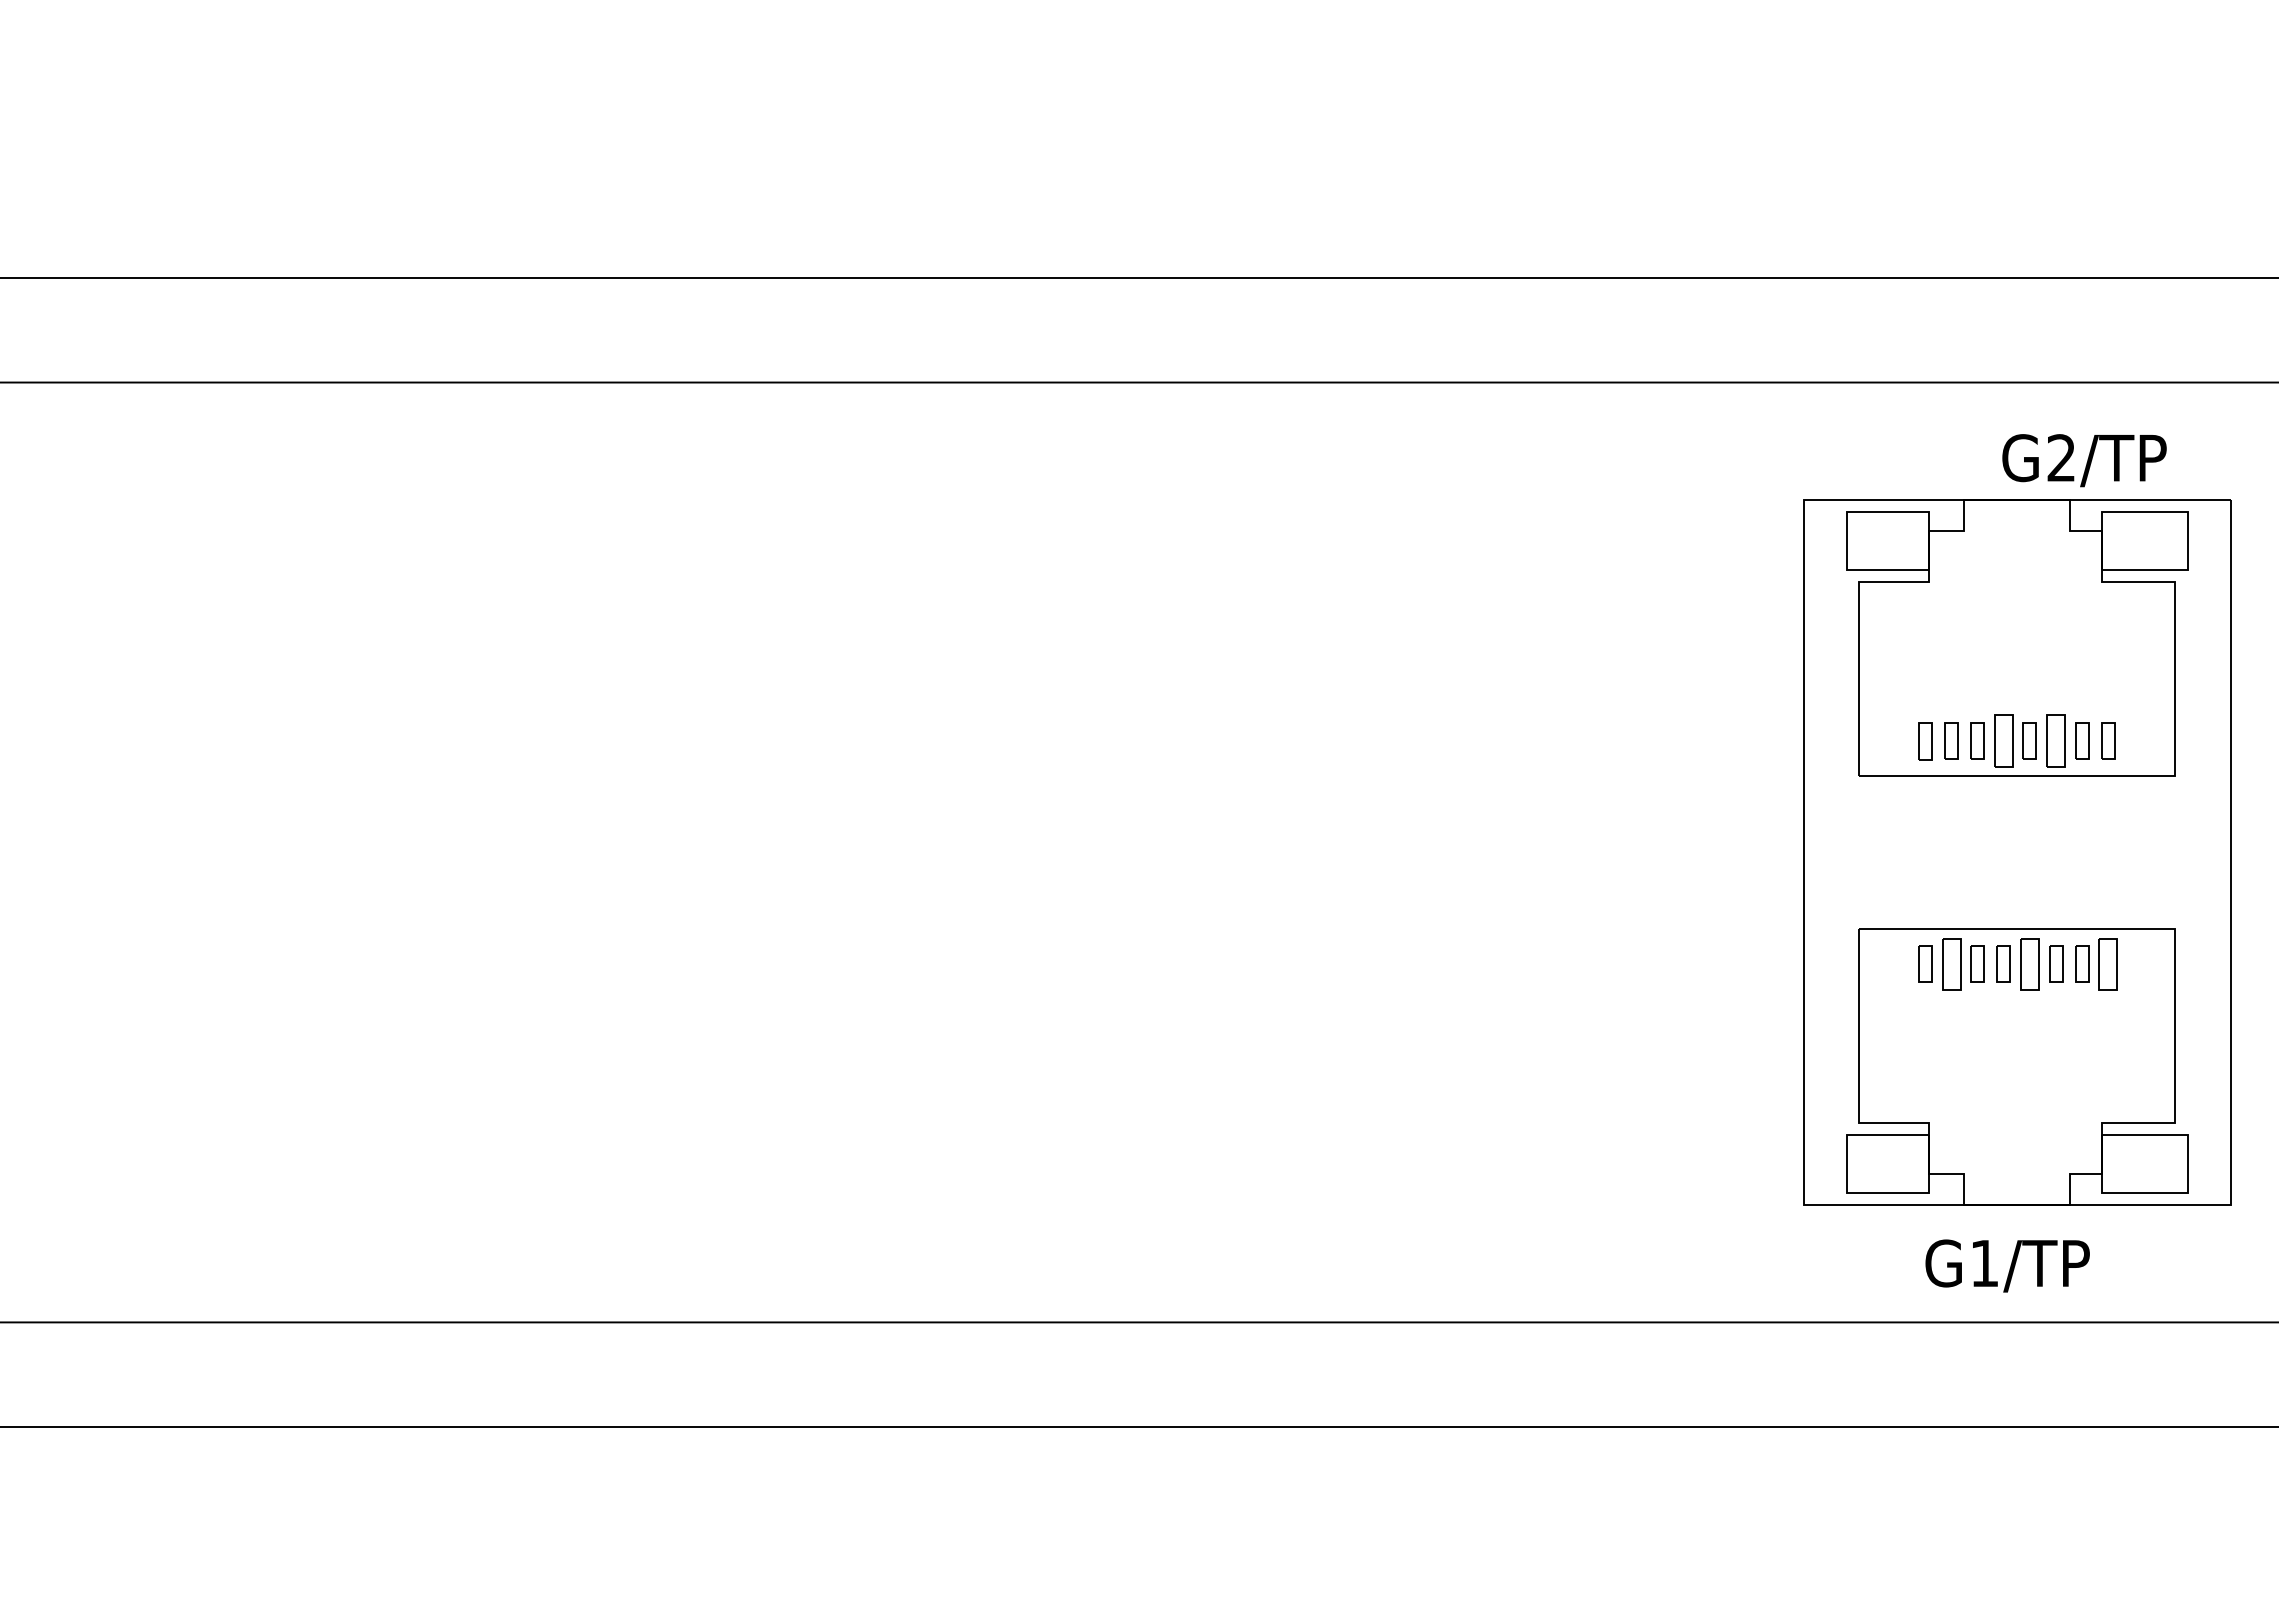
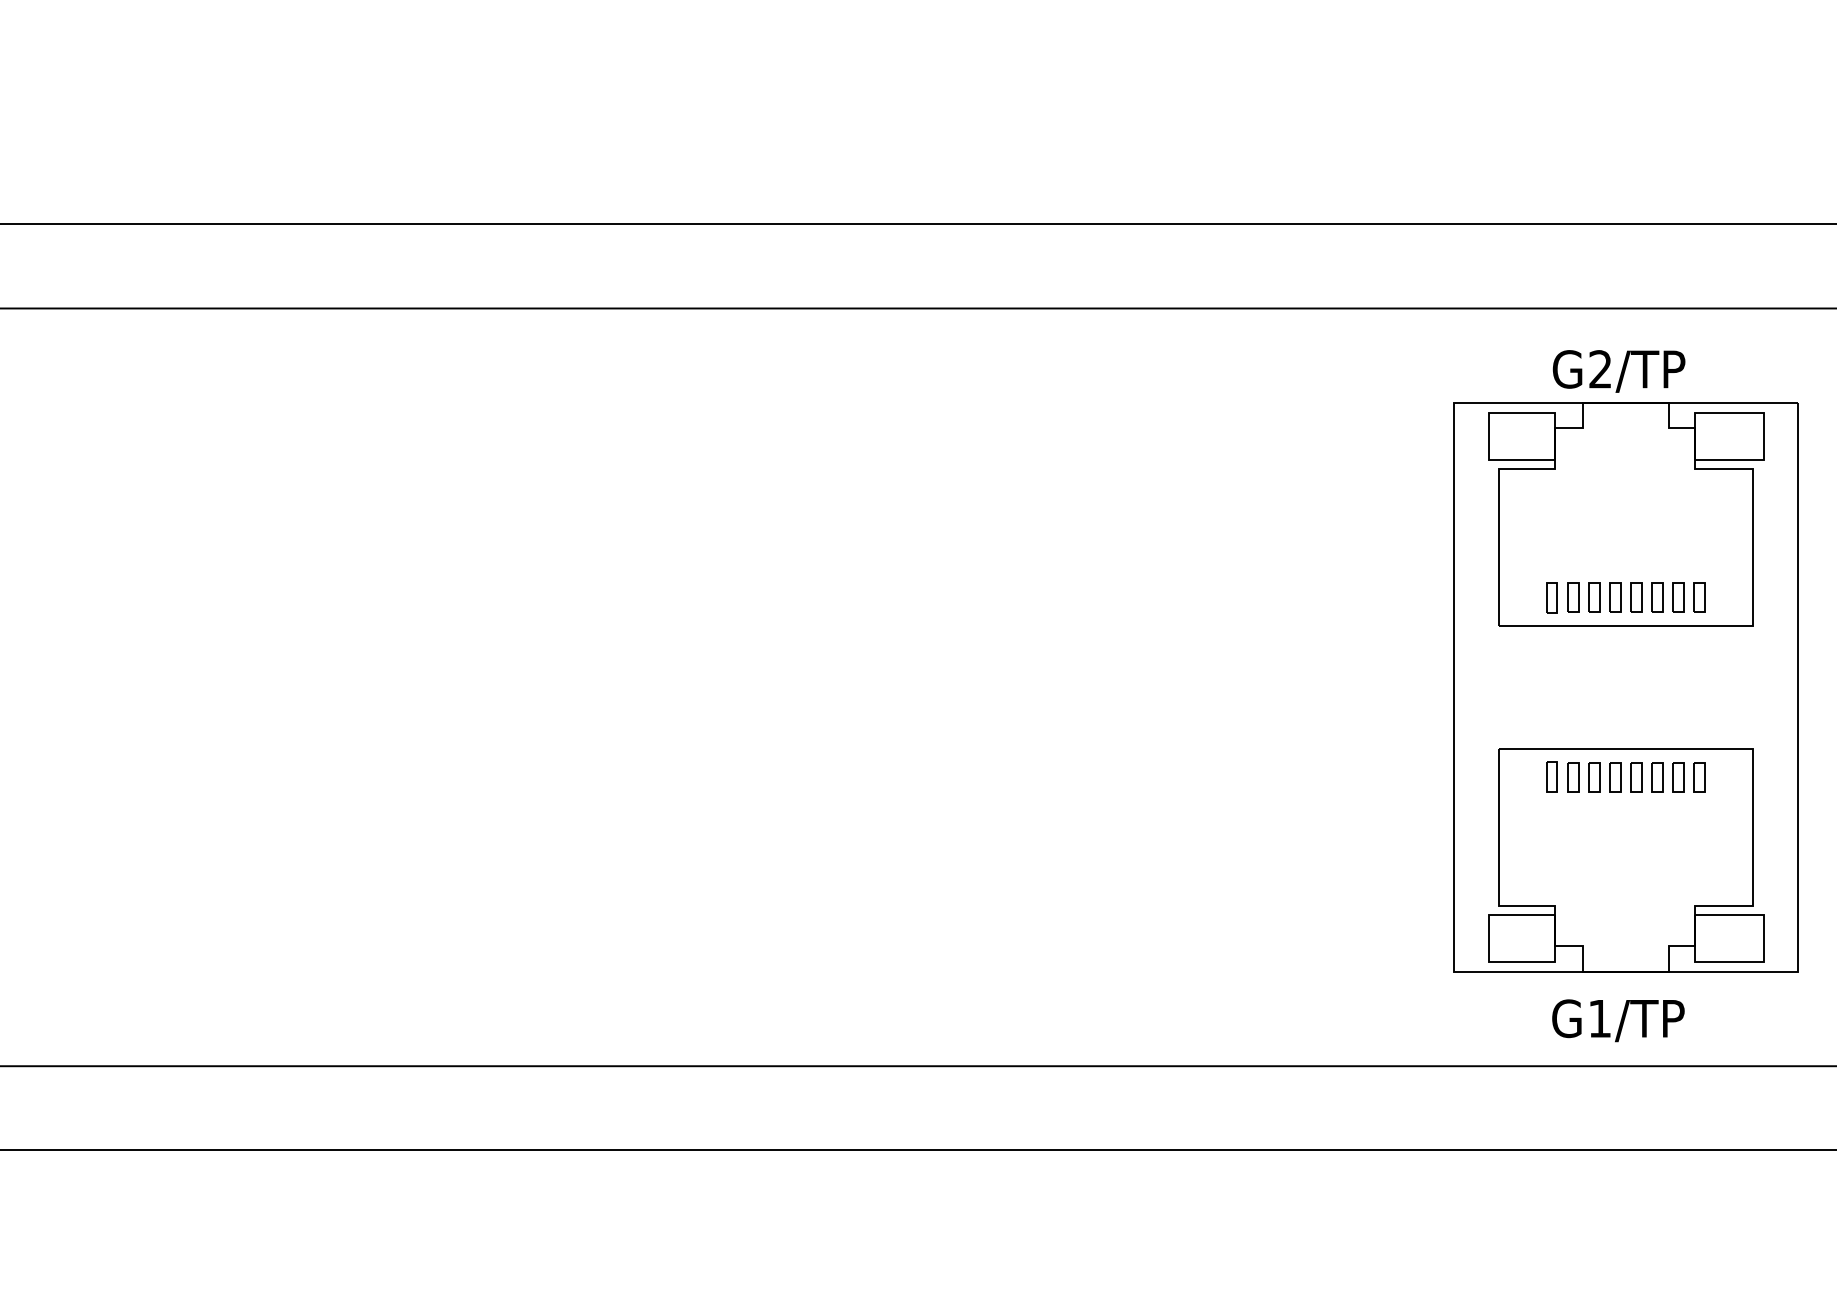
text: (2084, 460) -> (1619, 371), moved
part: (2003, 740) -> (1615, 597), size x0.71
part: (2056, 740) -> (1657, 597), size x0.71
part: (1951, 963) -> (1573, 776), size x0.71
part: (2029, 963) -> (1636, 776), size x0.71
part: (2108, 963) -> (1699, 776), size x0.71

